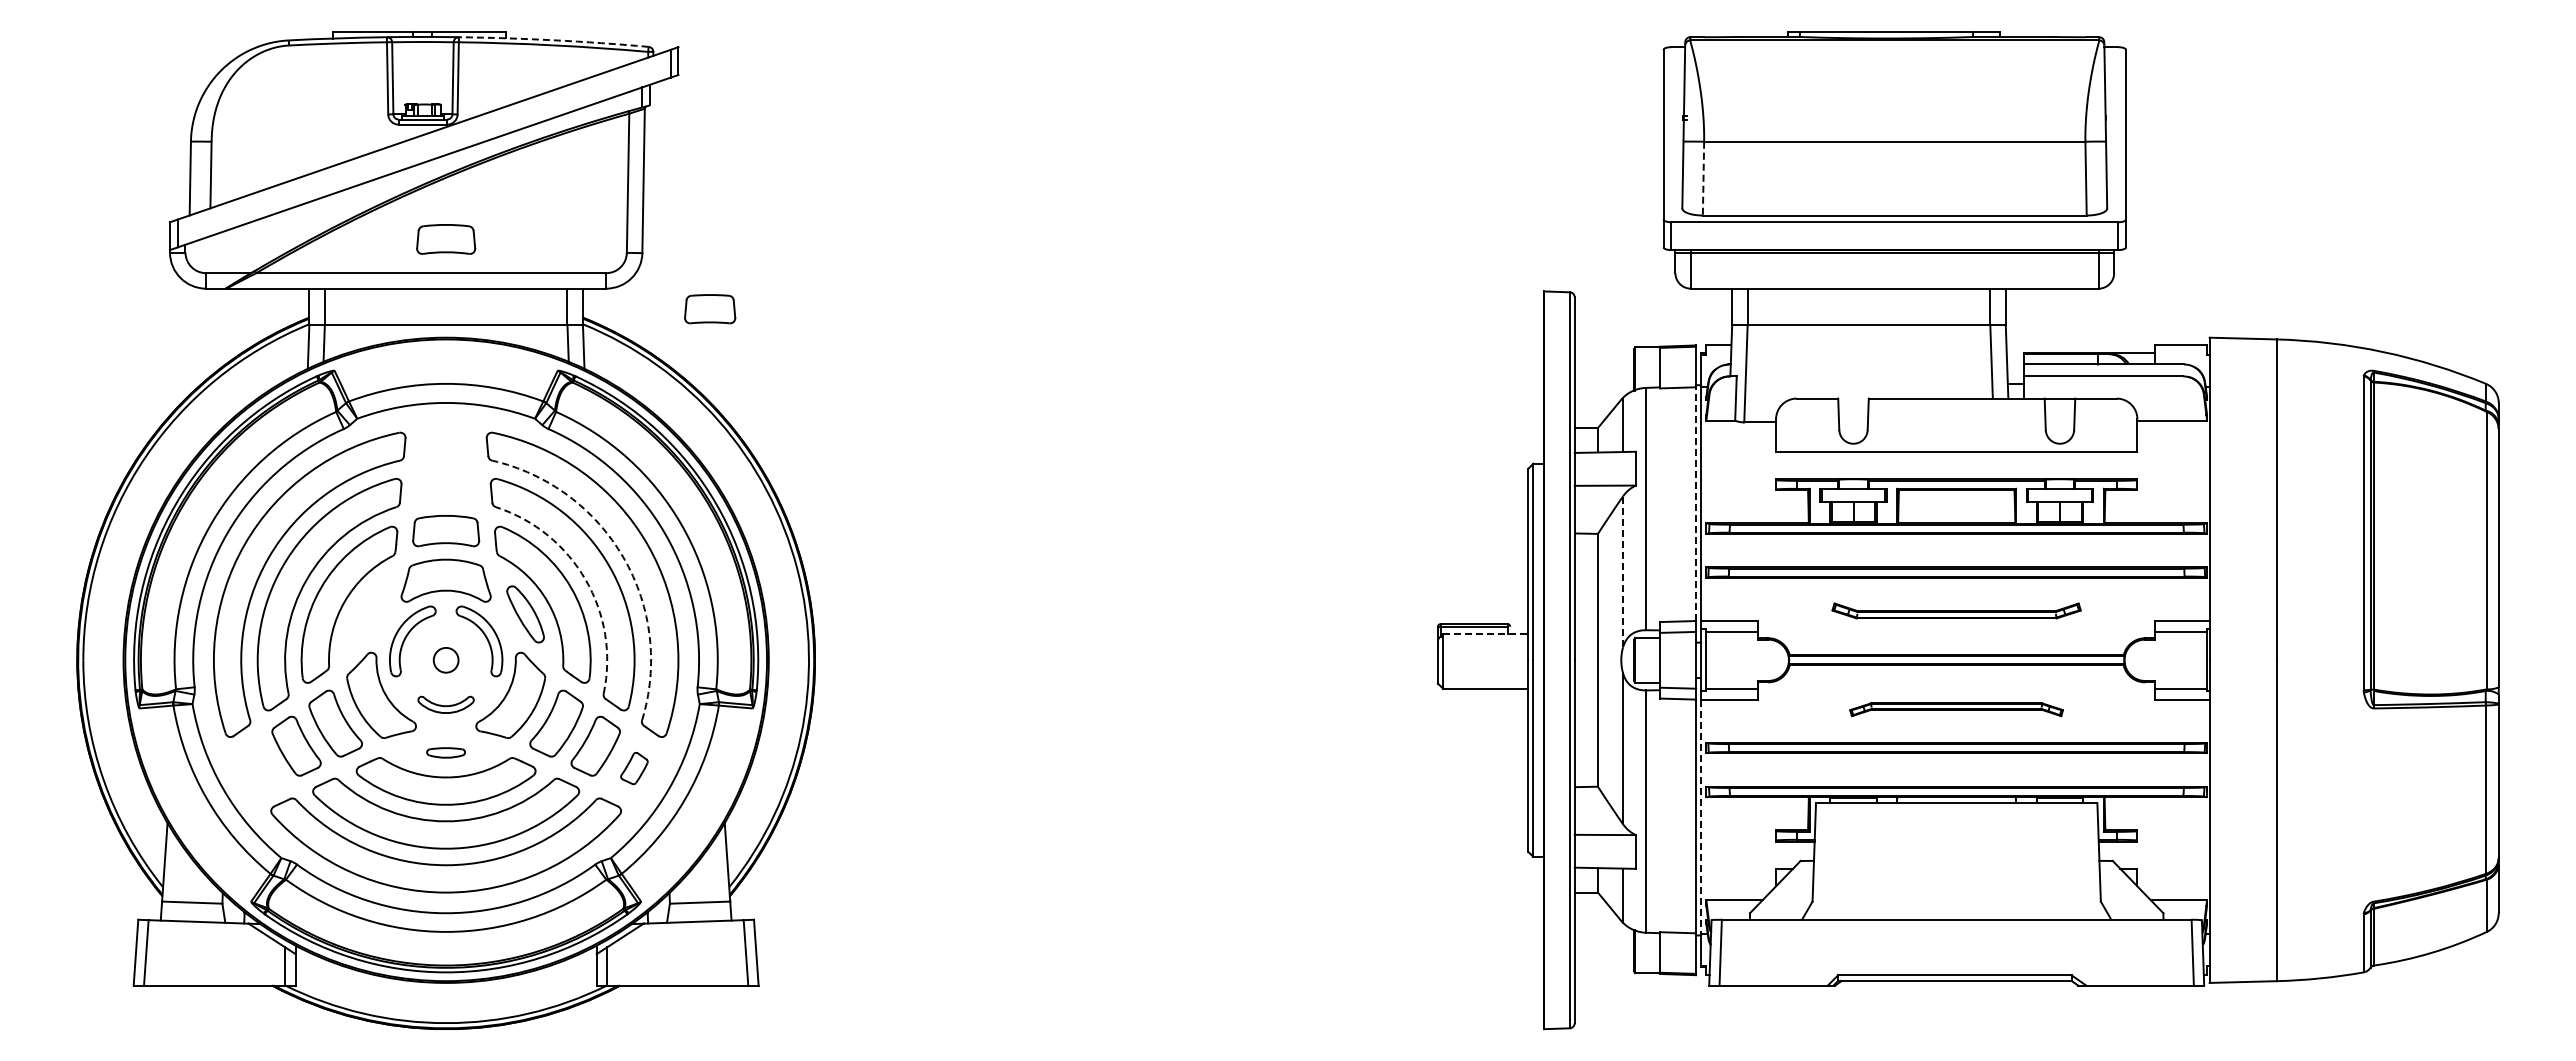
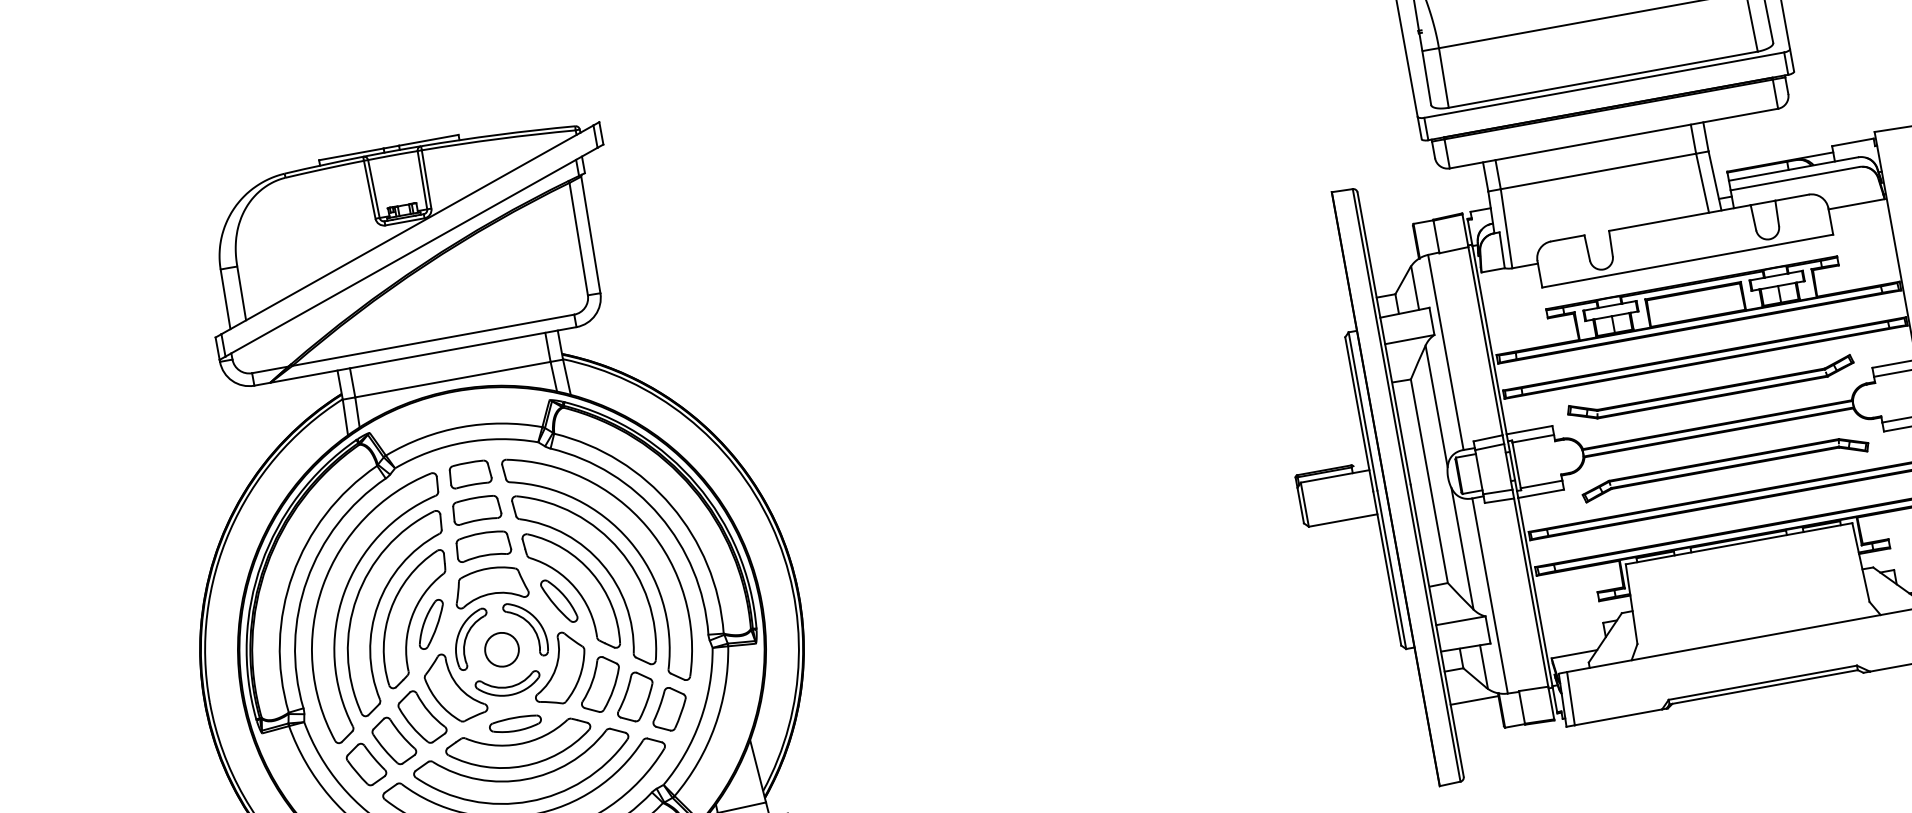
arc: (553, 40) -> (497, 135), dashed -> solid
line: (1703, 178) -> (1443, 77), dashed -> solid
part: (446, 239) -> (476, 509), moved
part: (710, 309) -> (470, 474), moved
line: (1696, 504) -> (1485, 341), dashed -> solid
arc: (623, 557) -> (629, 541), dashed -> solid
line: (1623, 571) -> (1436, 406), dashed -> solid
arc: (585, 579) -> (602, 564), dashed -> solid
part: (1956, 610) -> (1710, 388), size x1.43
part: (366, 614) -> (431, 624), added
line: (1485, 633) -> (1334, 476), dashed -> solid
circle: (445, 659) -> (501, 649), size x1.67
part: (445, 704) -> (507, 685), size x1.43
part: (1956, 709) -> (1725, 468), size x1.67
part: (445, 752) -> (514, 724), size x1.67
part: (257, 768) -> (365, 764), added
part: (634, 768) -> (669, 709), size x1.67
line: (1701, 816) -> (1535, 591), dashed -> solid
line: (1604, 933) -> (1474, 700), added

